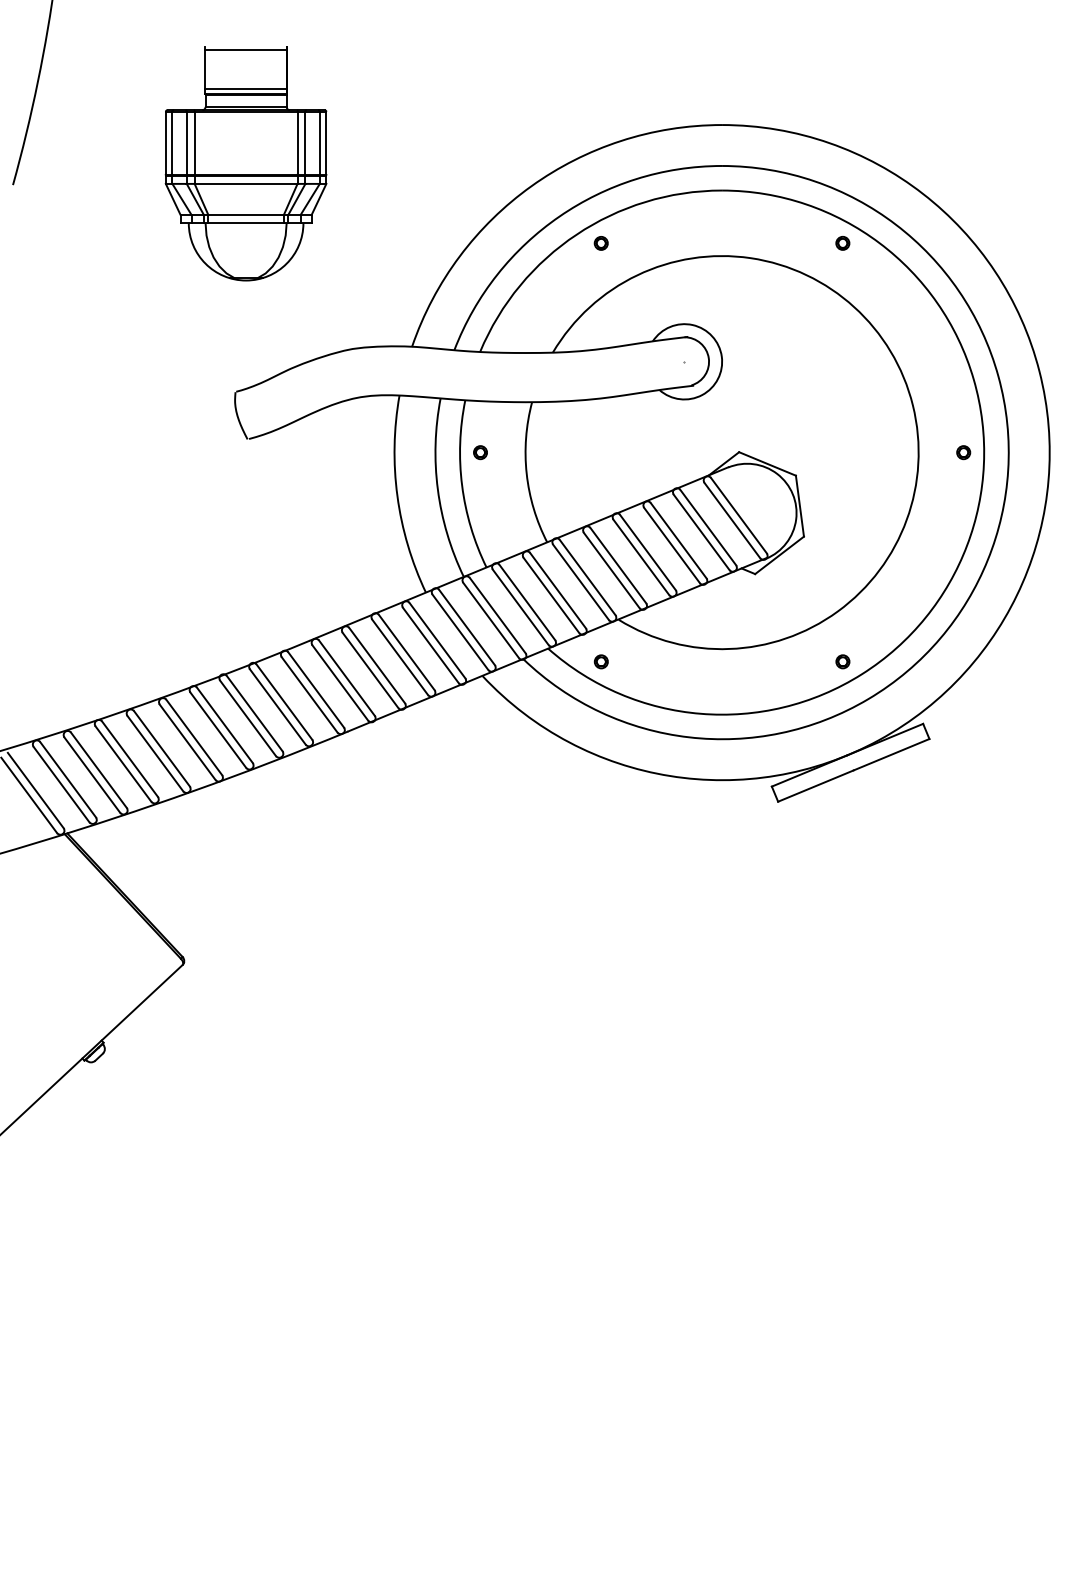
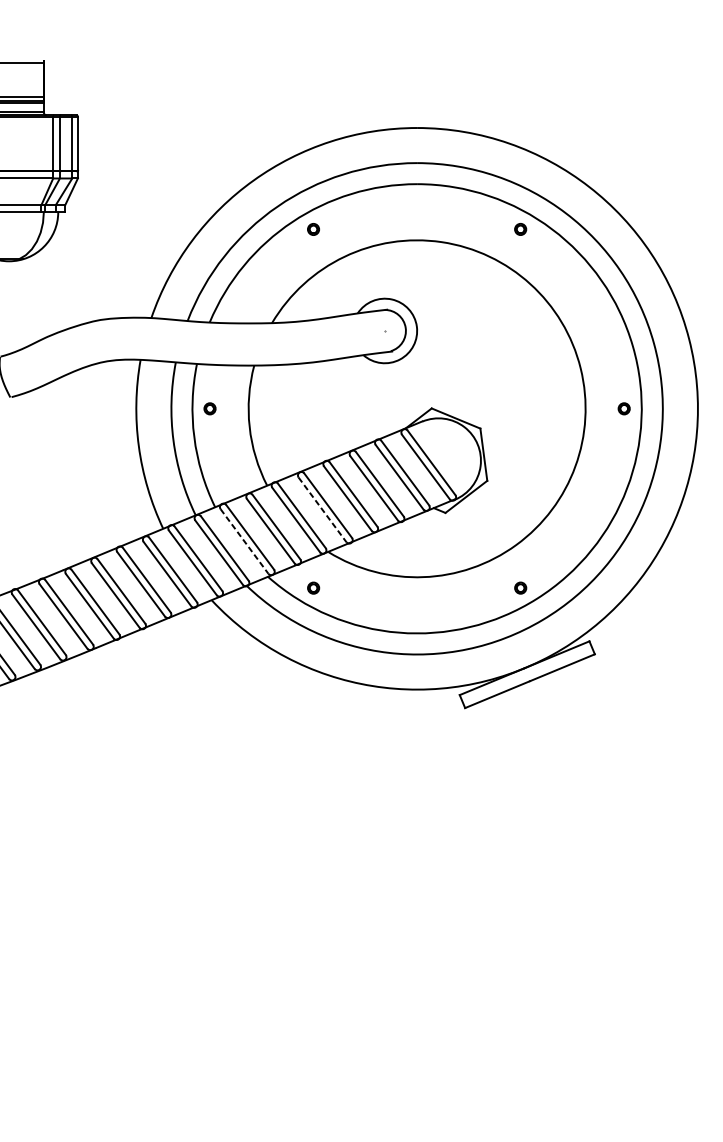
line: (611, 570) -> (322, 509), solid -> dashed
line: (520, 607) -> (244, 541), solid -> dashed

